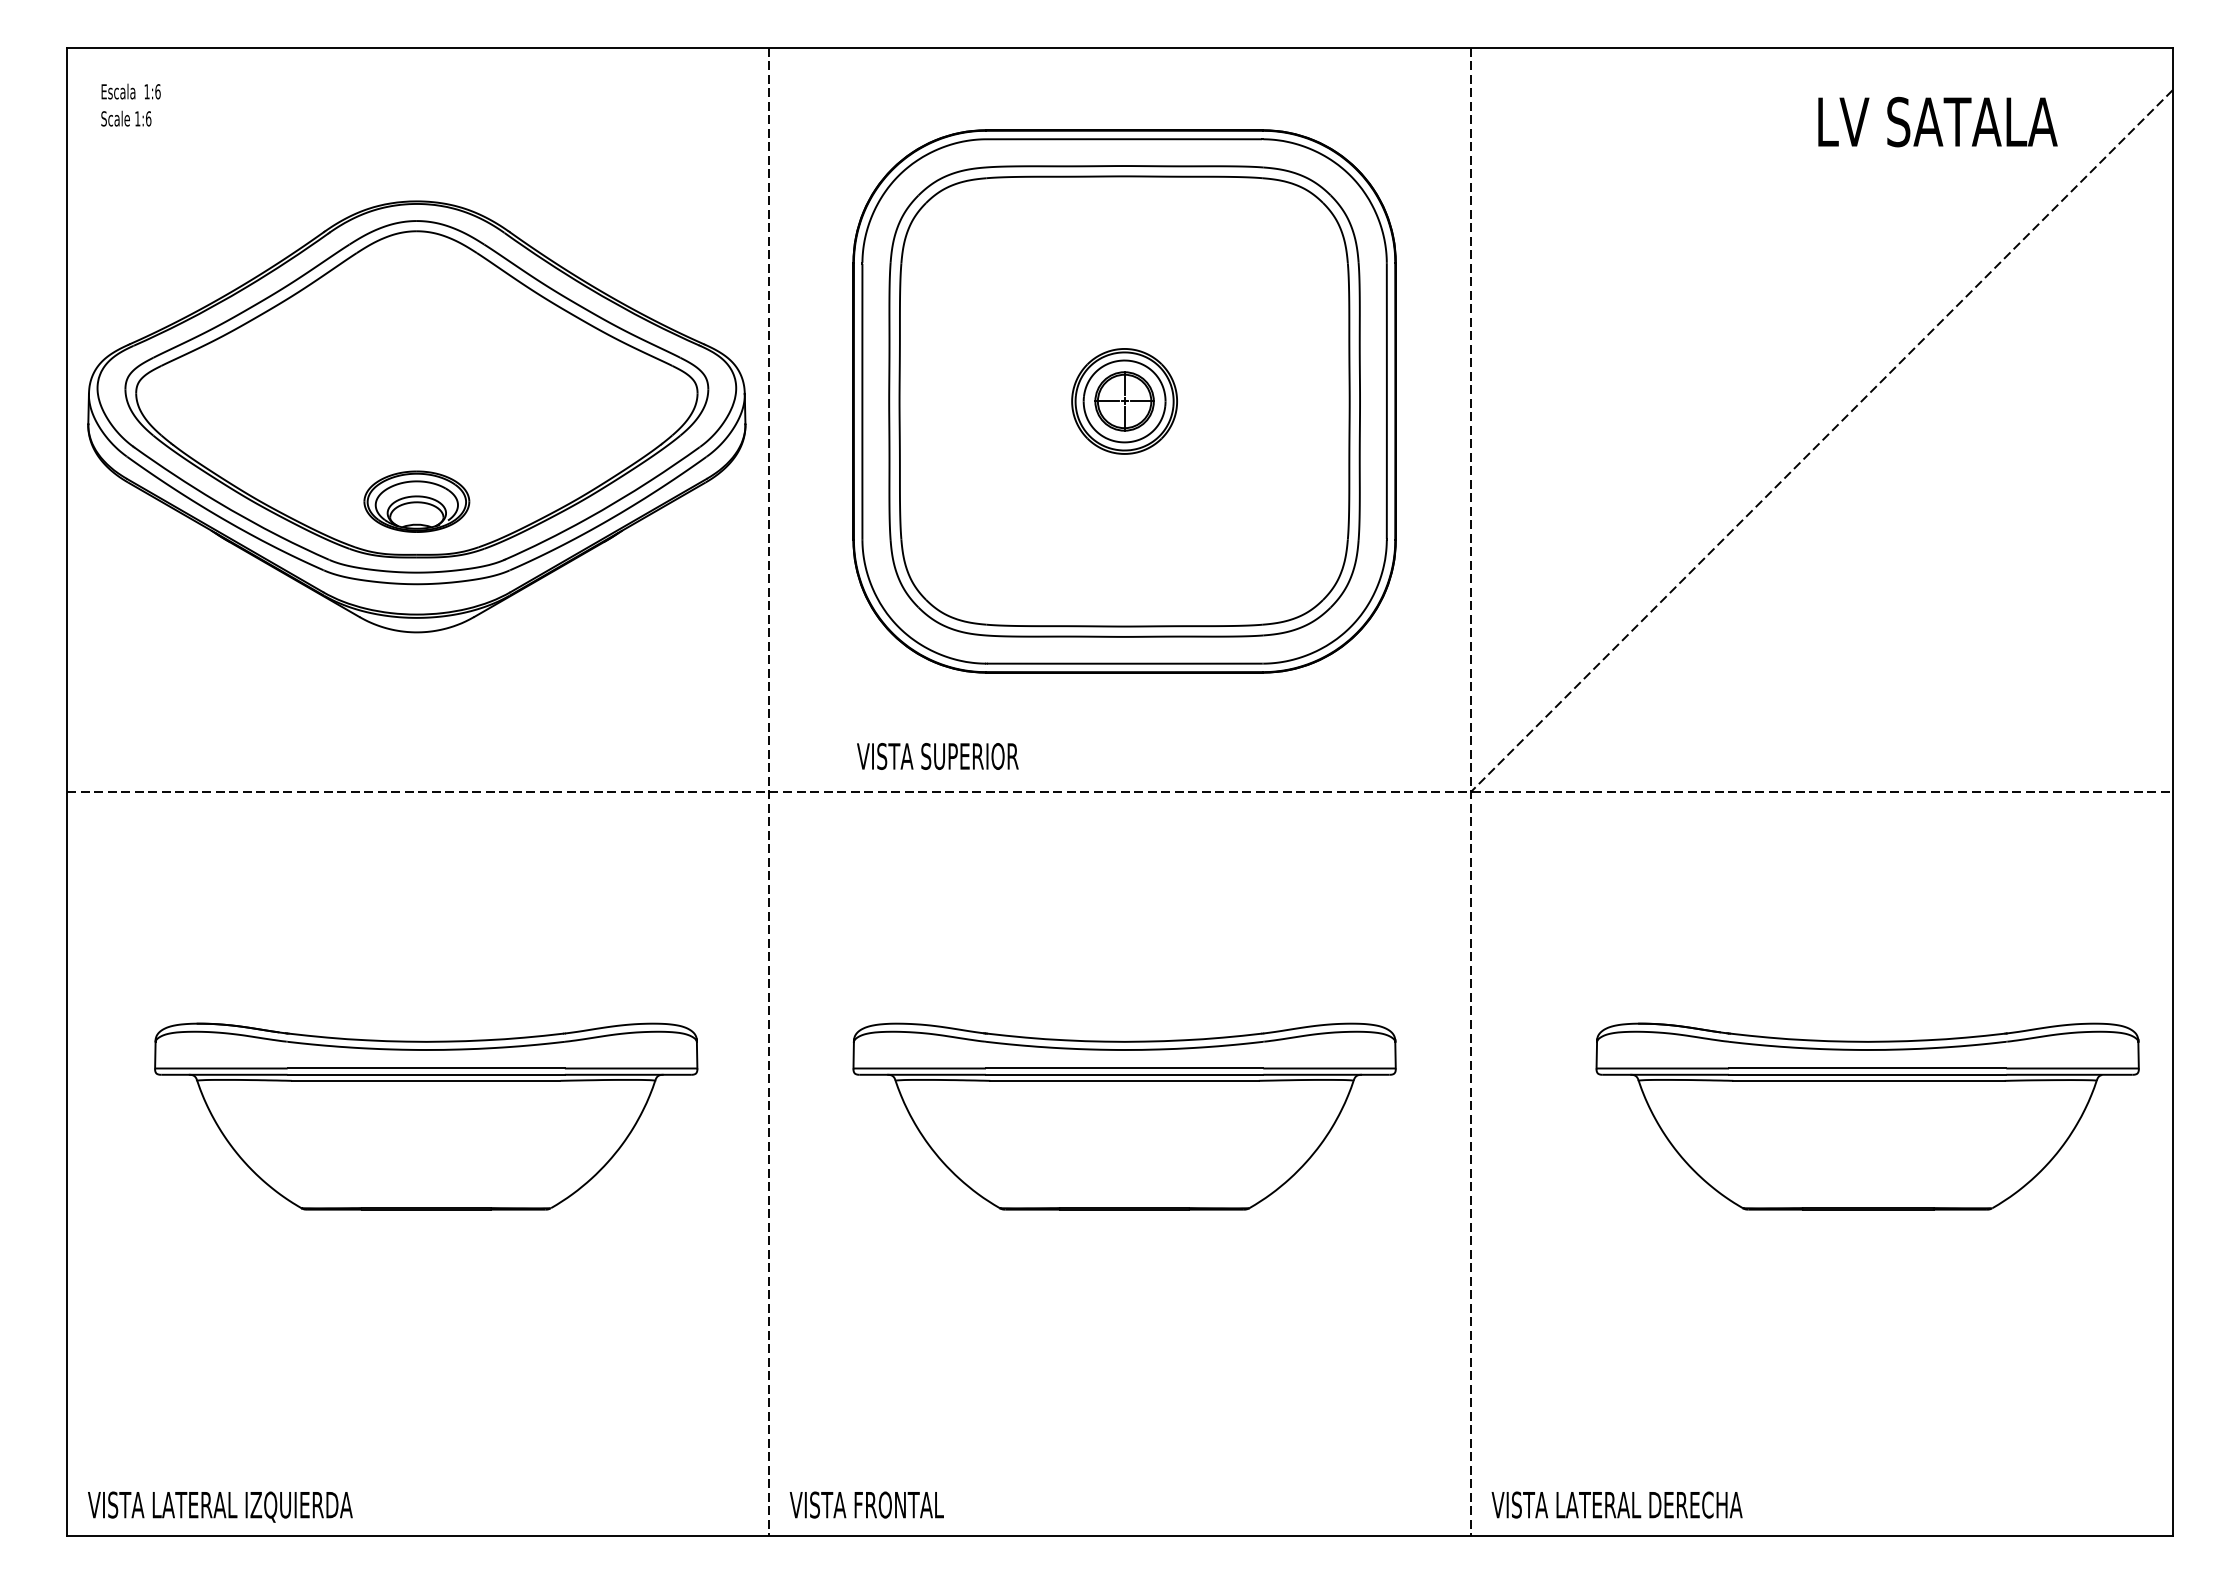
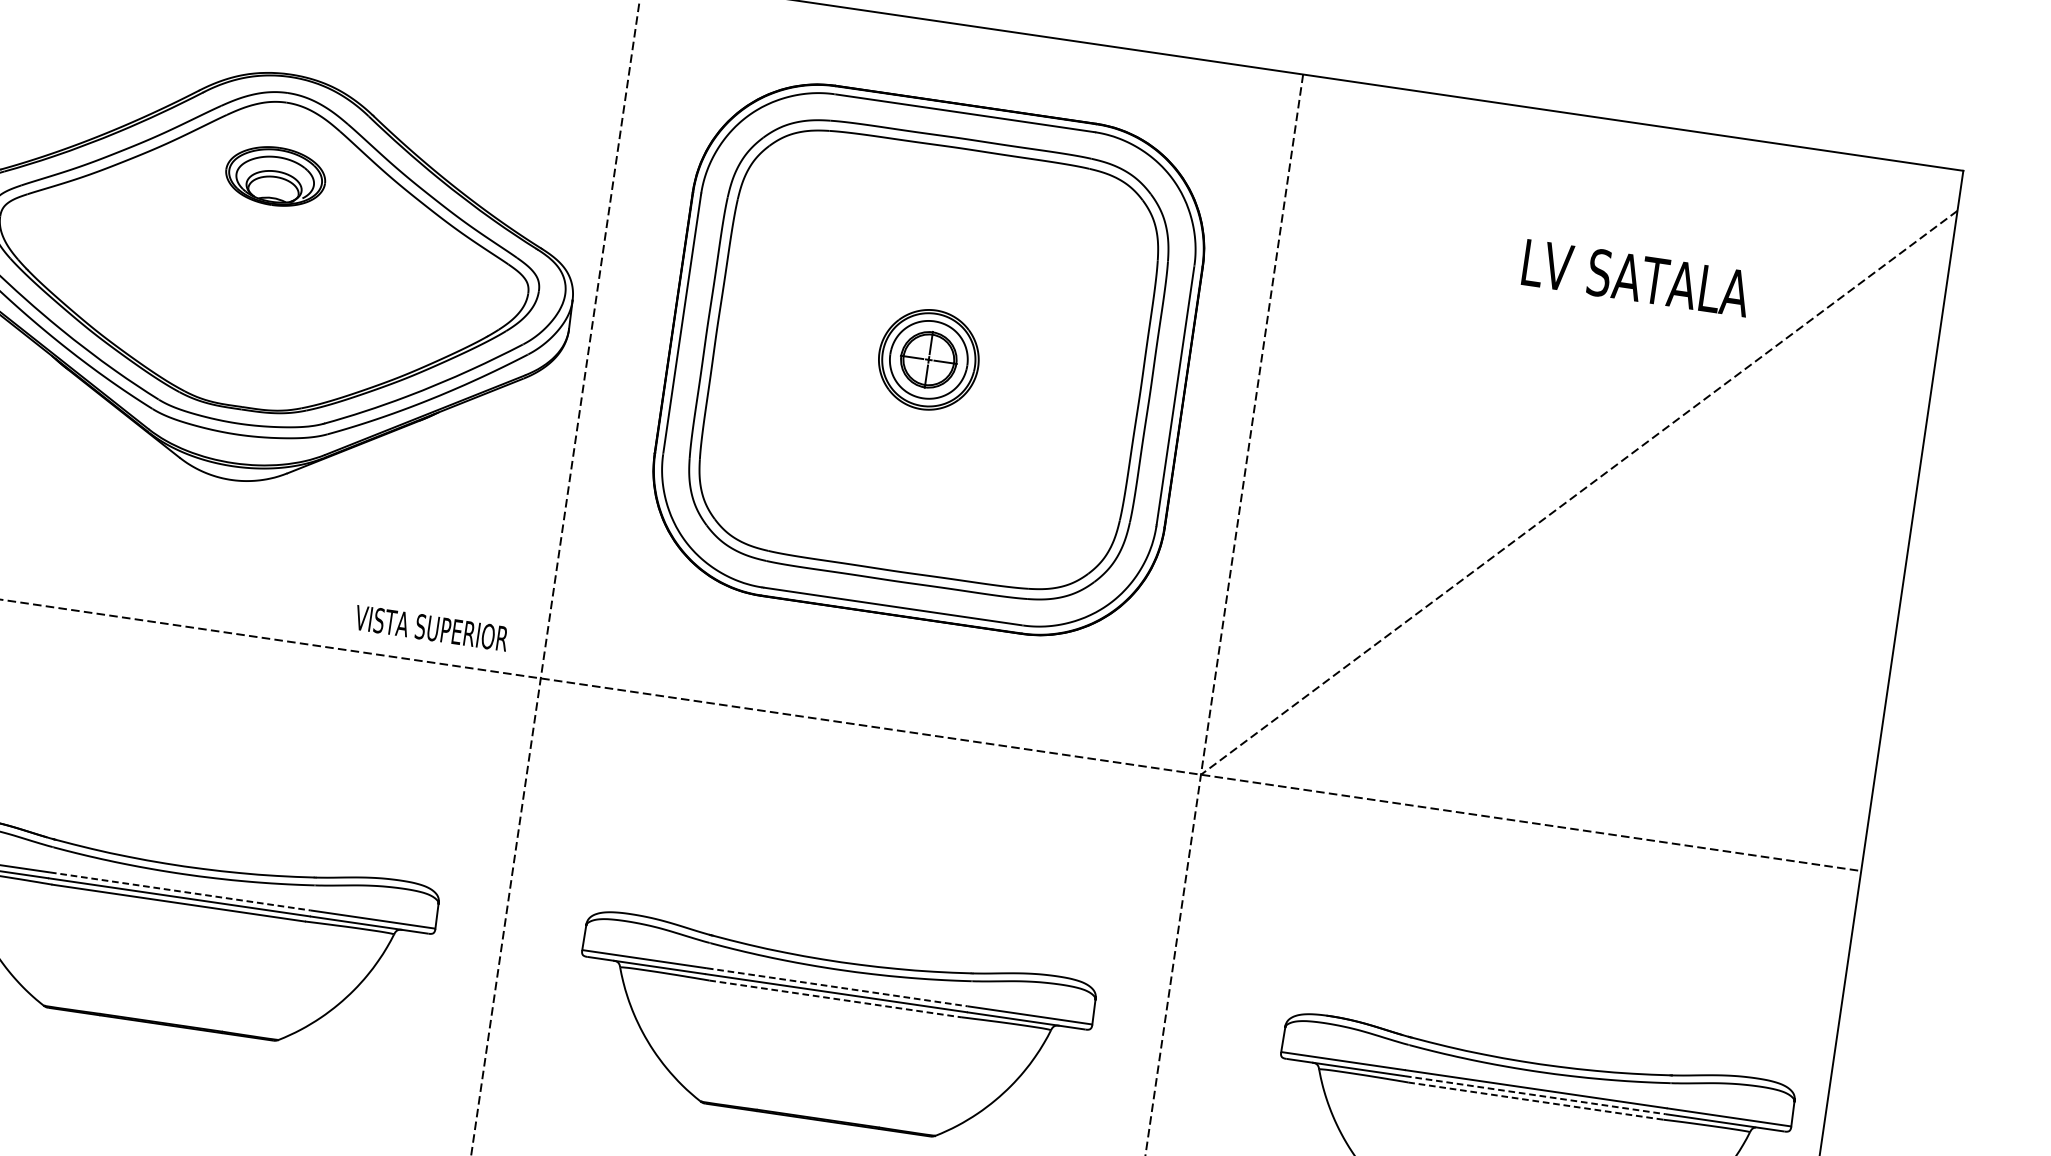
text: (1937, 121) -> (1636, 277), moved
part: (416, 501) -> (275, 176), moved
text: (937, 756) -> (431, 628), moved
line: (426, 1068) -> (180, 891), solid -> dashed
line: (1124, 1068) -> (837, 987), solid -> dashed
line: (1867, 1074) -> (1535, 1094), solid -> dashed
line: (1125, 1080) -> (836, 998), solid -> dashed
line: (1869, 1080) -> (1536, 1100), solid -> dashed

